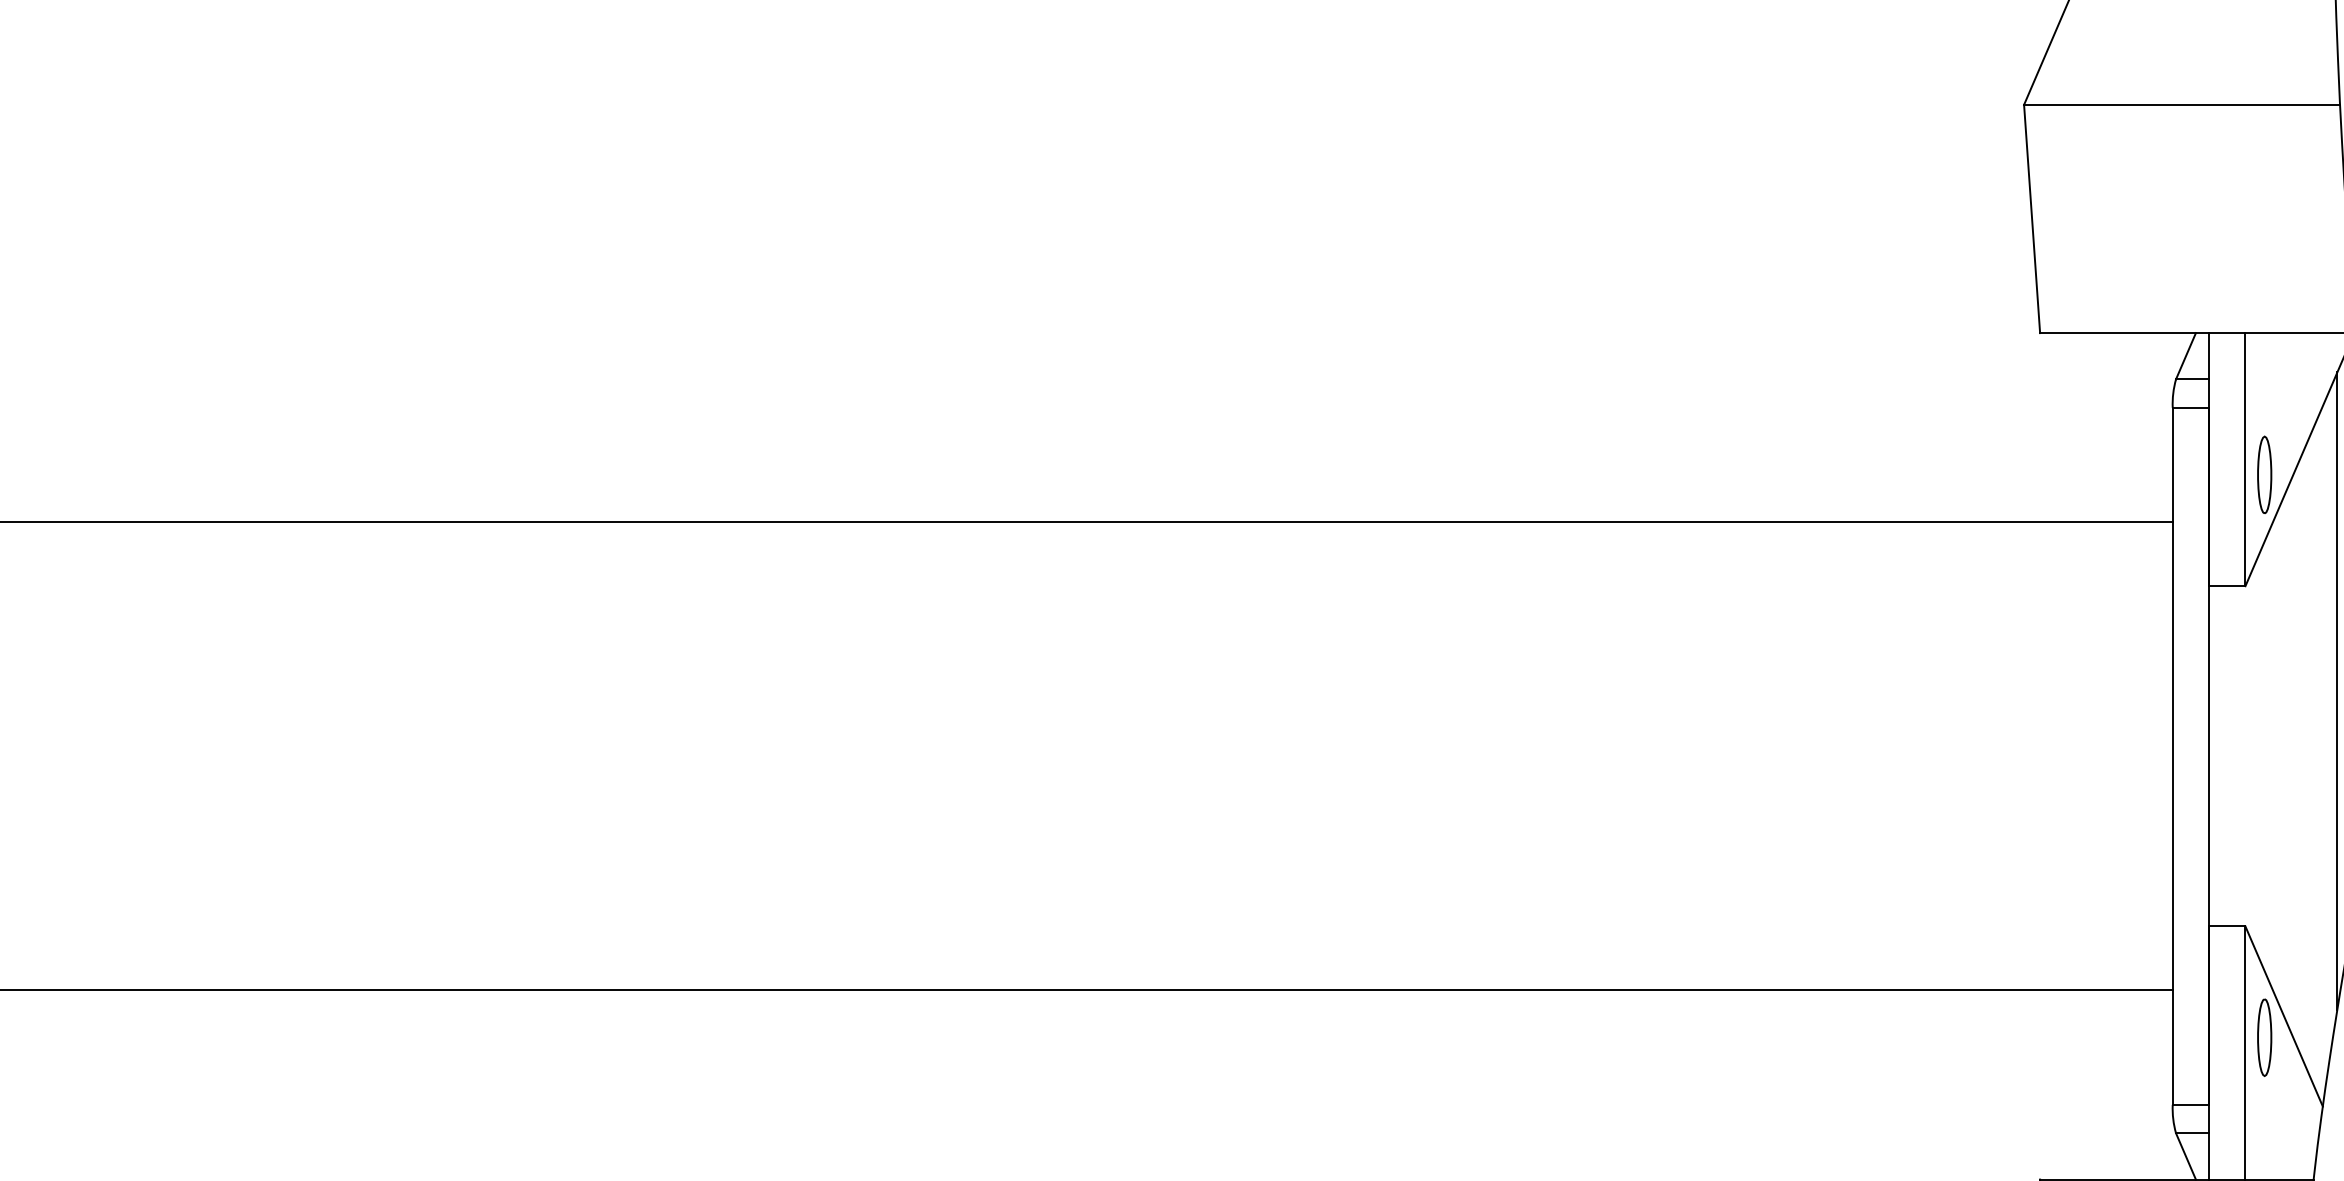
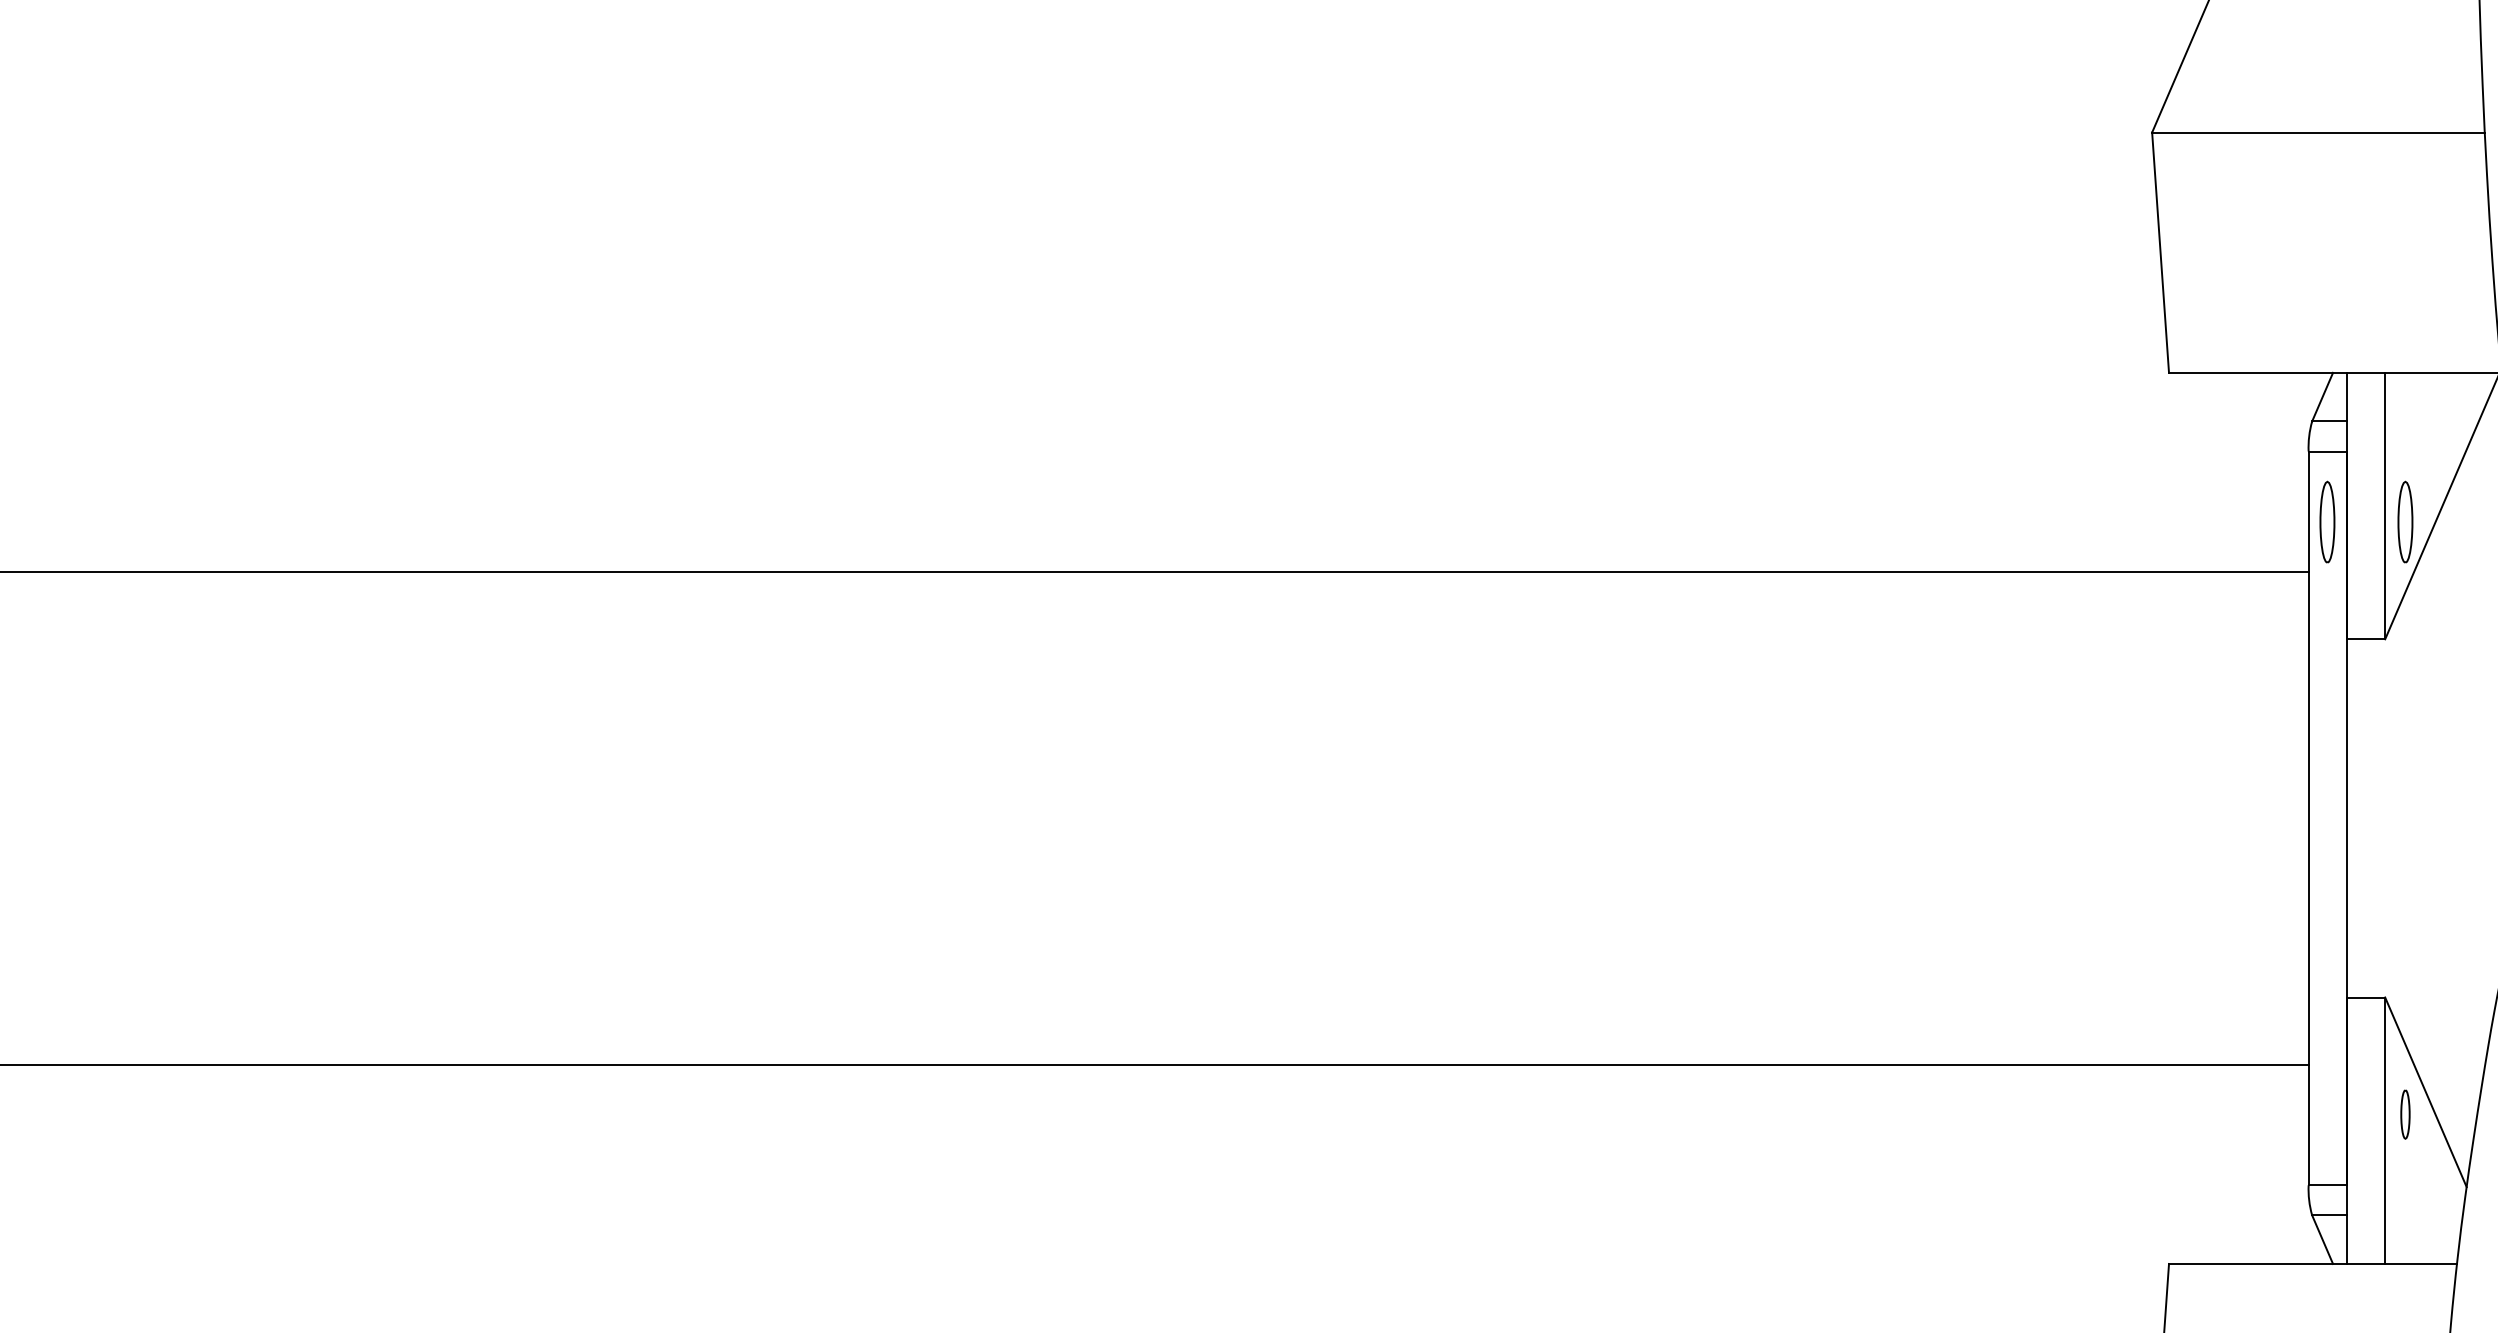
part: (2190, 474) -> (2327, 521), added
line: (2336, 690) -> (2481, 749), removed
part: (2264, 1037) -> (2405, 1114), size x0.6

